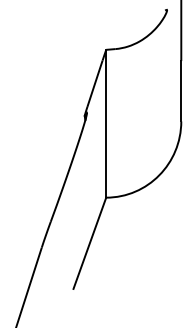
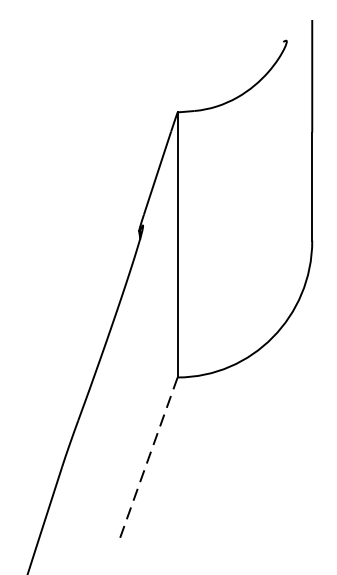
line: (89, 243) -> (147, 459), solid -> dashed

